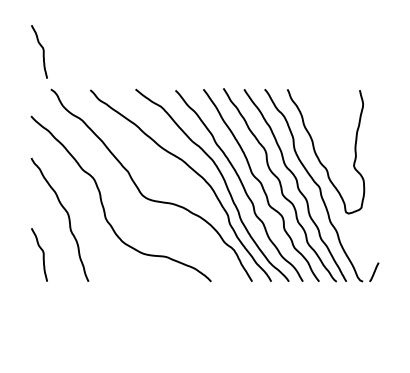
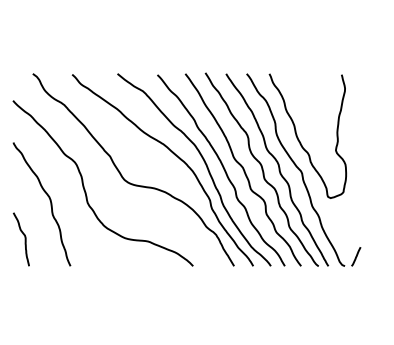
curve: (42, 51) -> (24, 36), removed

